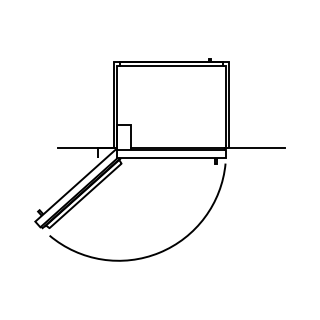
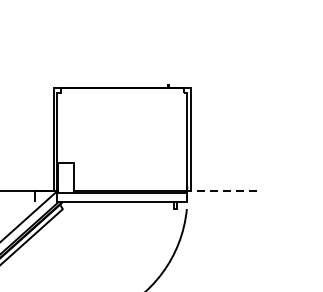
line: (171, 66) -> (122, 93), removed
line: (254, 148) -> (221, 191), solid -> dashed

